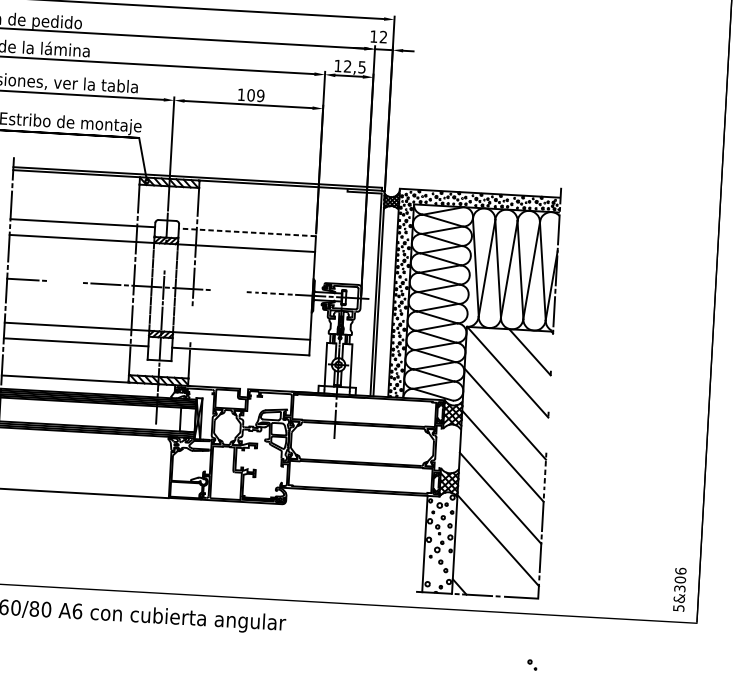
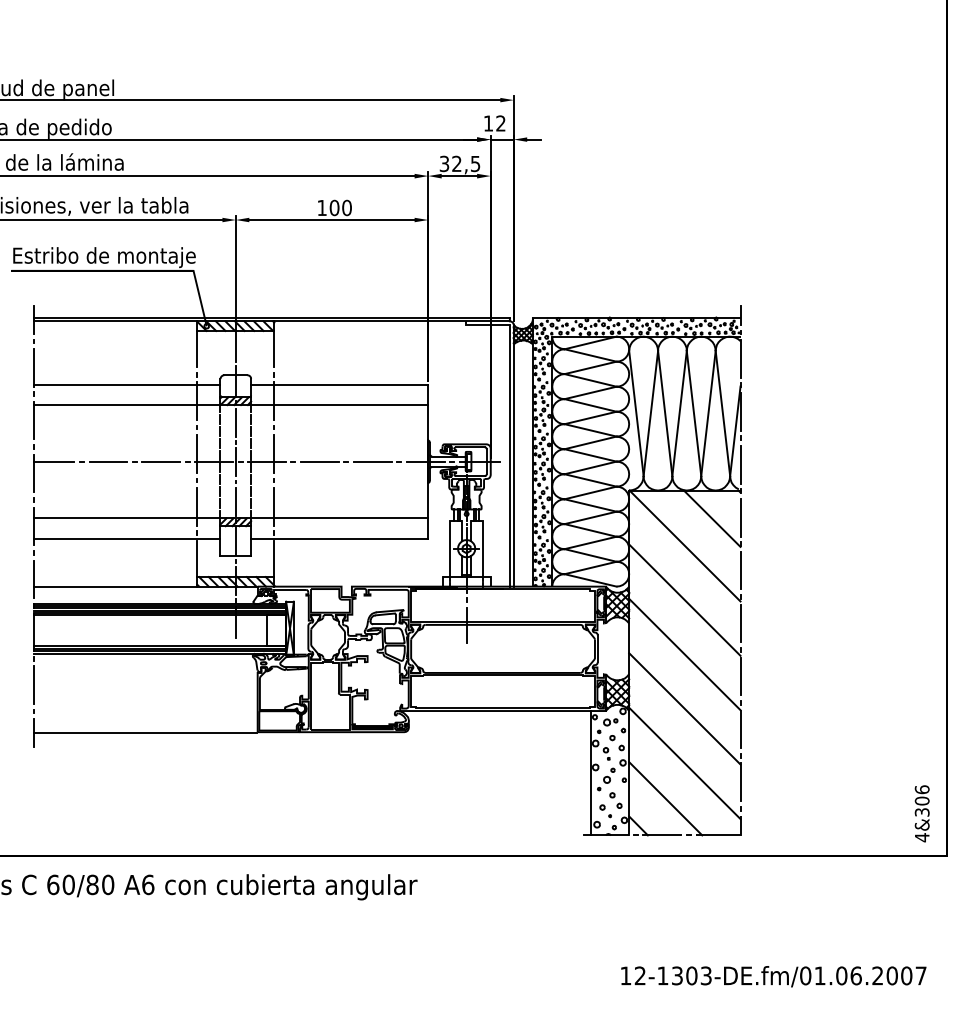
text: (338, 65) -> (444, 163), 12,5 -> 32,5
text: (260, 96) -> (346, 208), 109 -> 100
line: (247, 232) -> (339, 384), dashed -> solid
line: (165, 257) -> (235, 422), added
line: (65, 281) -> (108, 461), added
line: (228, 290) -> (319, 461), added
line: (269, 293) -> (372, 461), dashed -> solid
line: (191, 323) -> (274, 506), added
line: (551, 352) -> (740, 517), added
line: (549, 393) -> (740, 570), added
line: (547, 434) -> (740, 623), added
line: (545, 475) -> (740, 676), dashed -> solid
line: (481, 566) -> (665, 798), added
text: (679, 608) -> (922, 837), 5&306 -> 4&306
part: (532, 665) -> (605, 811), moved

